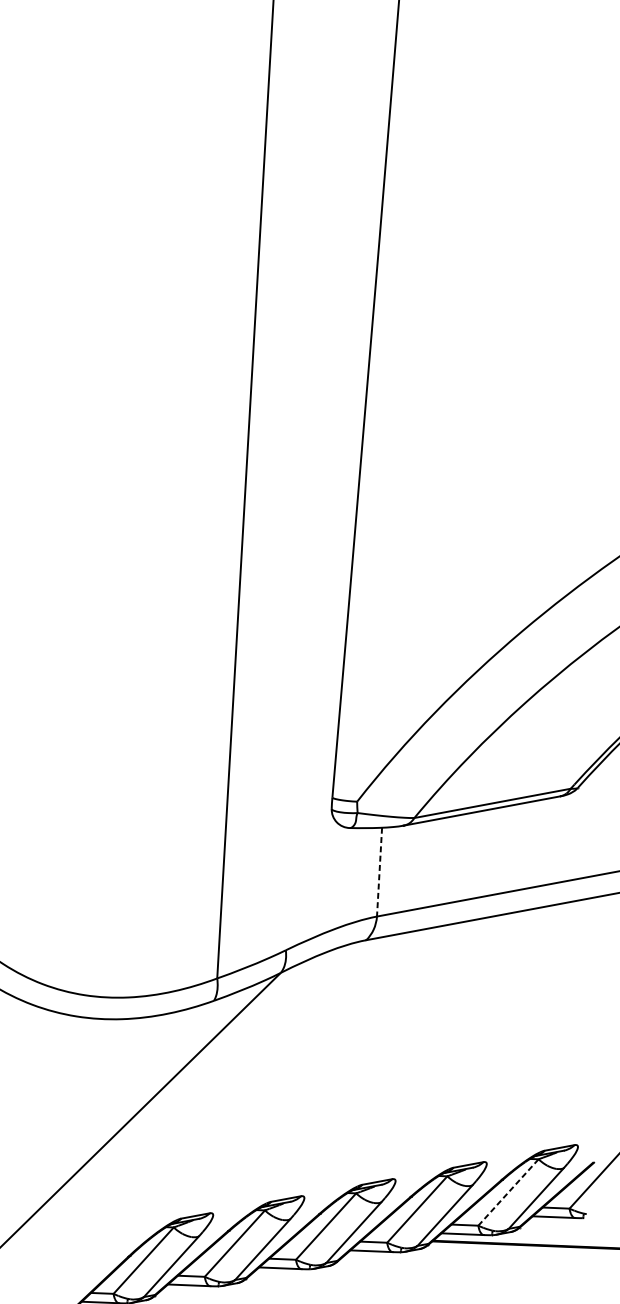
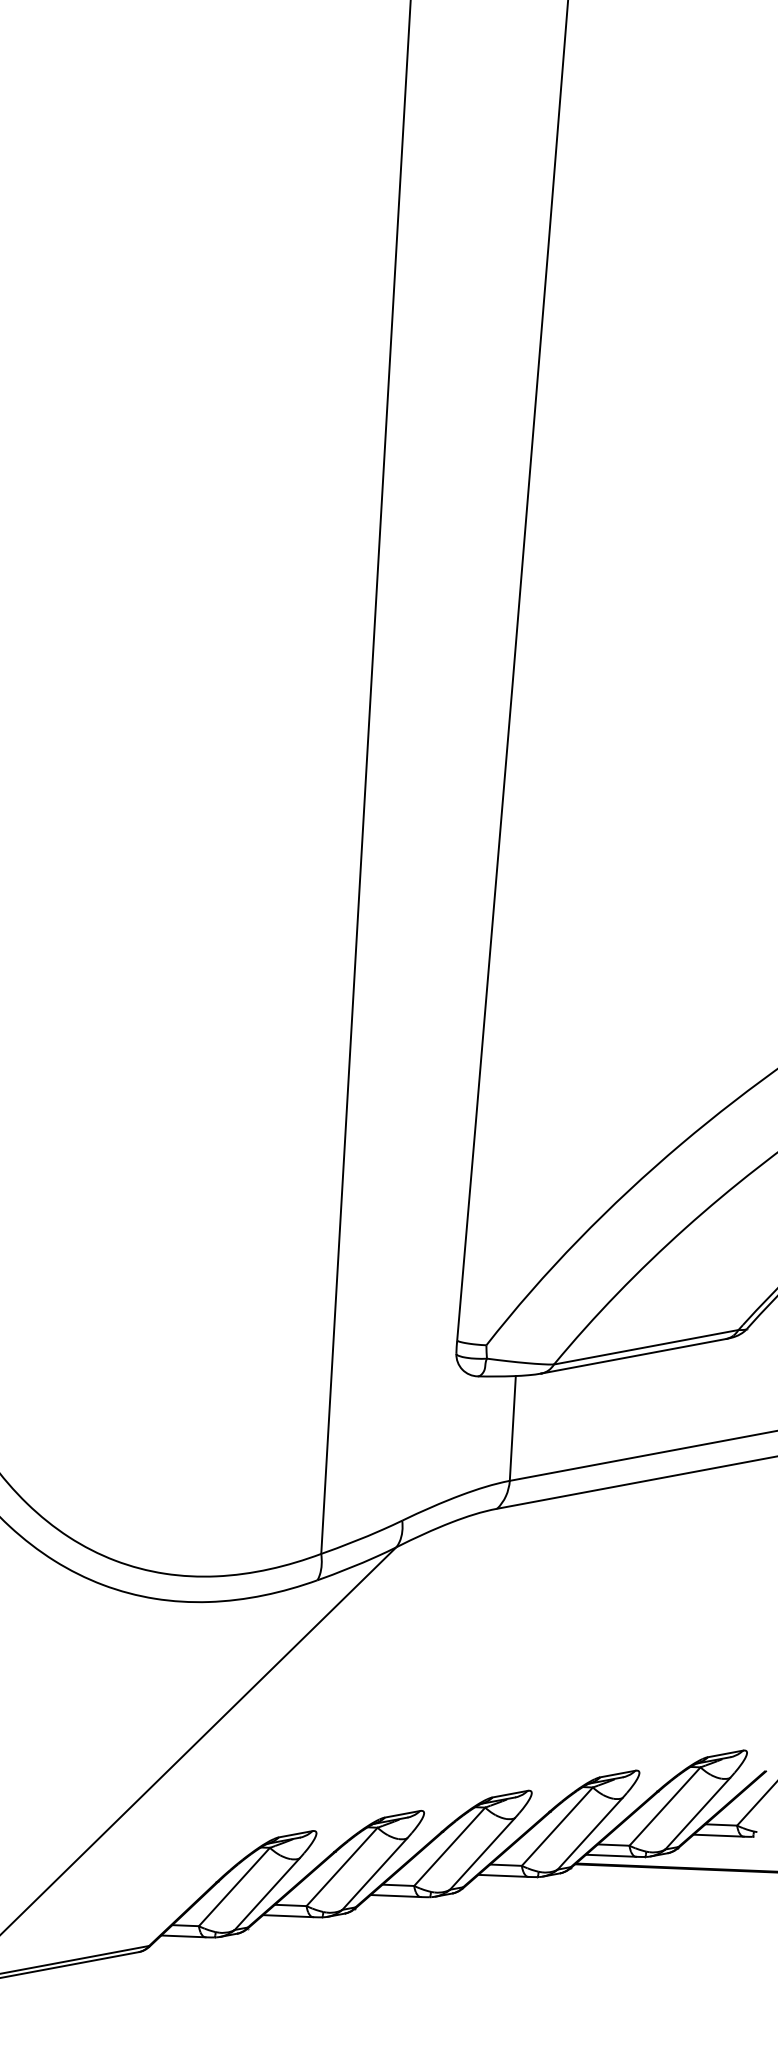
line: (379, 872) -> (512, 1428), dashed -> solid
line: (508, 1192) -> (665, 1806), dashed -> solid

